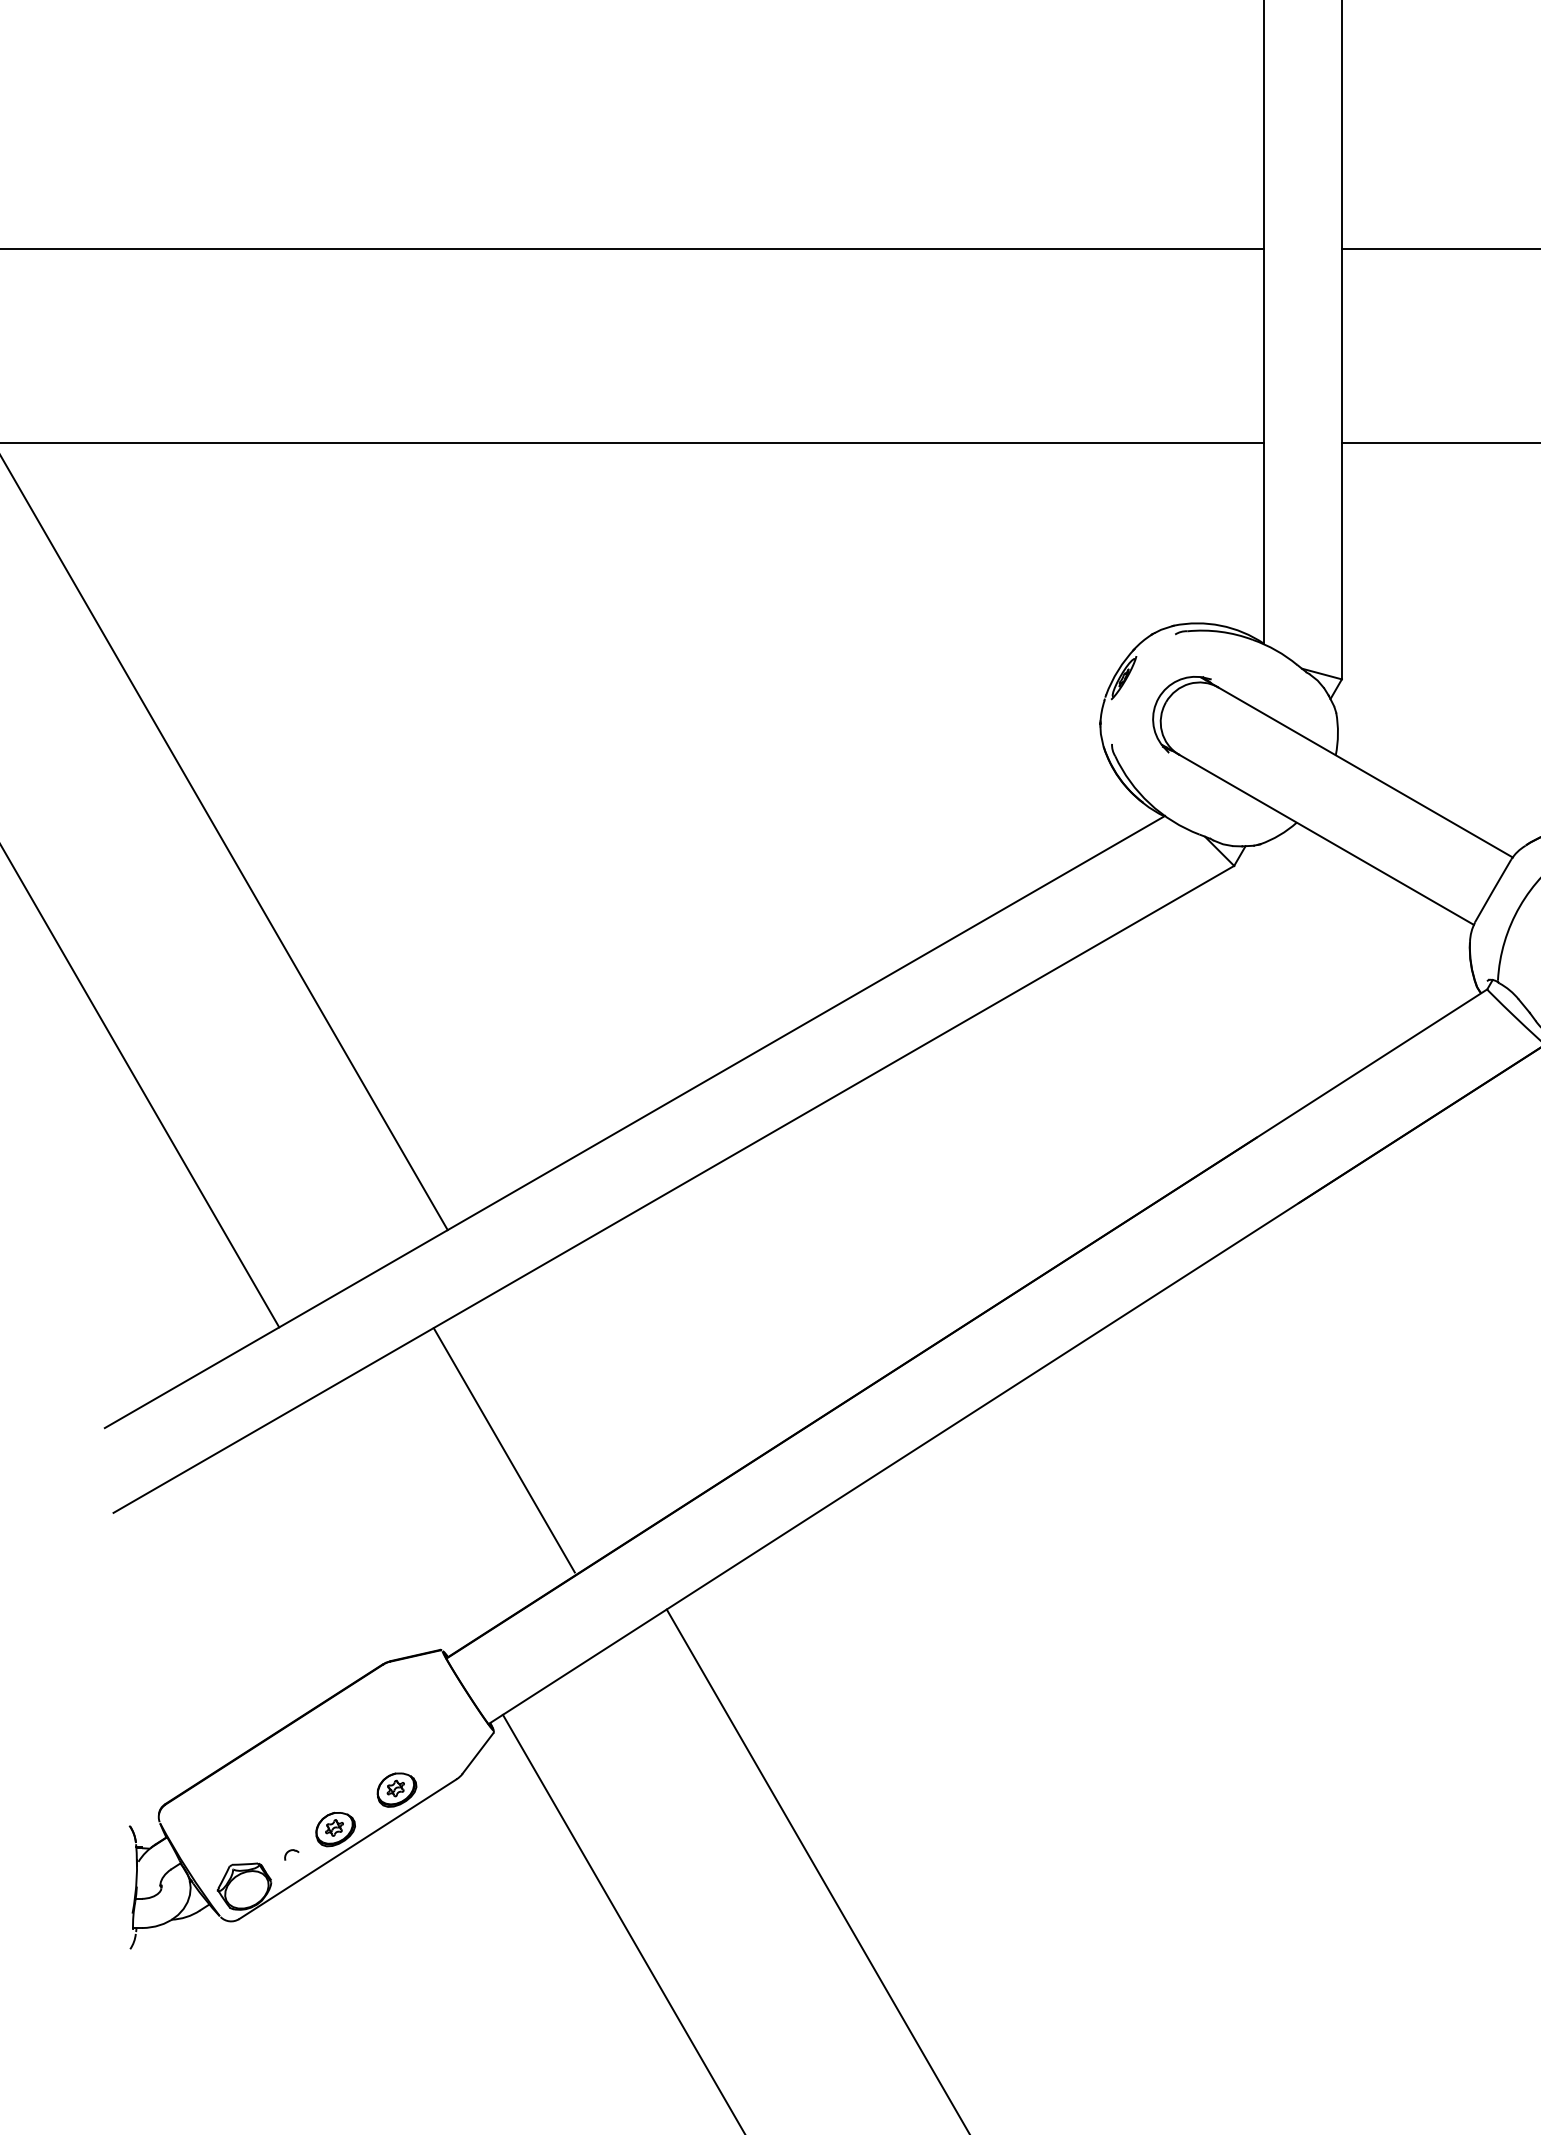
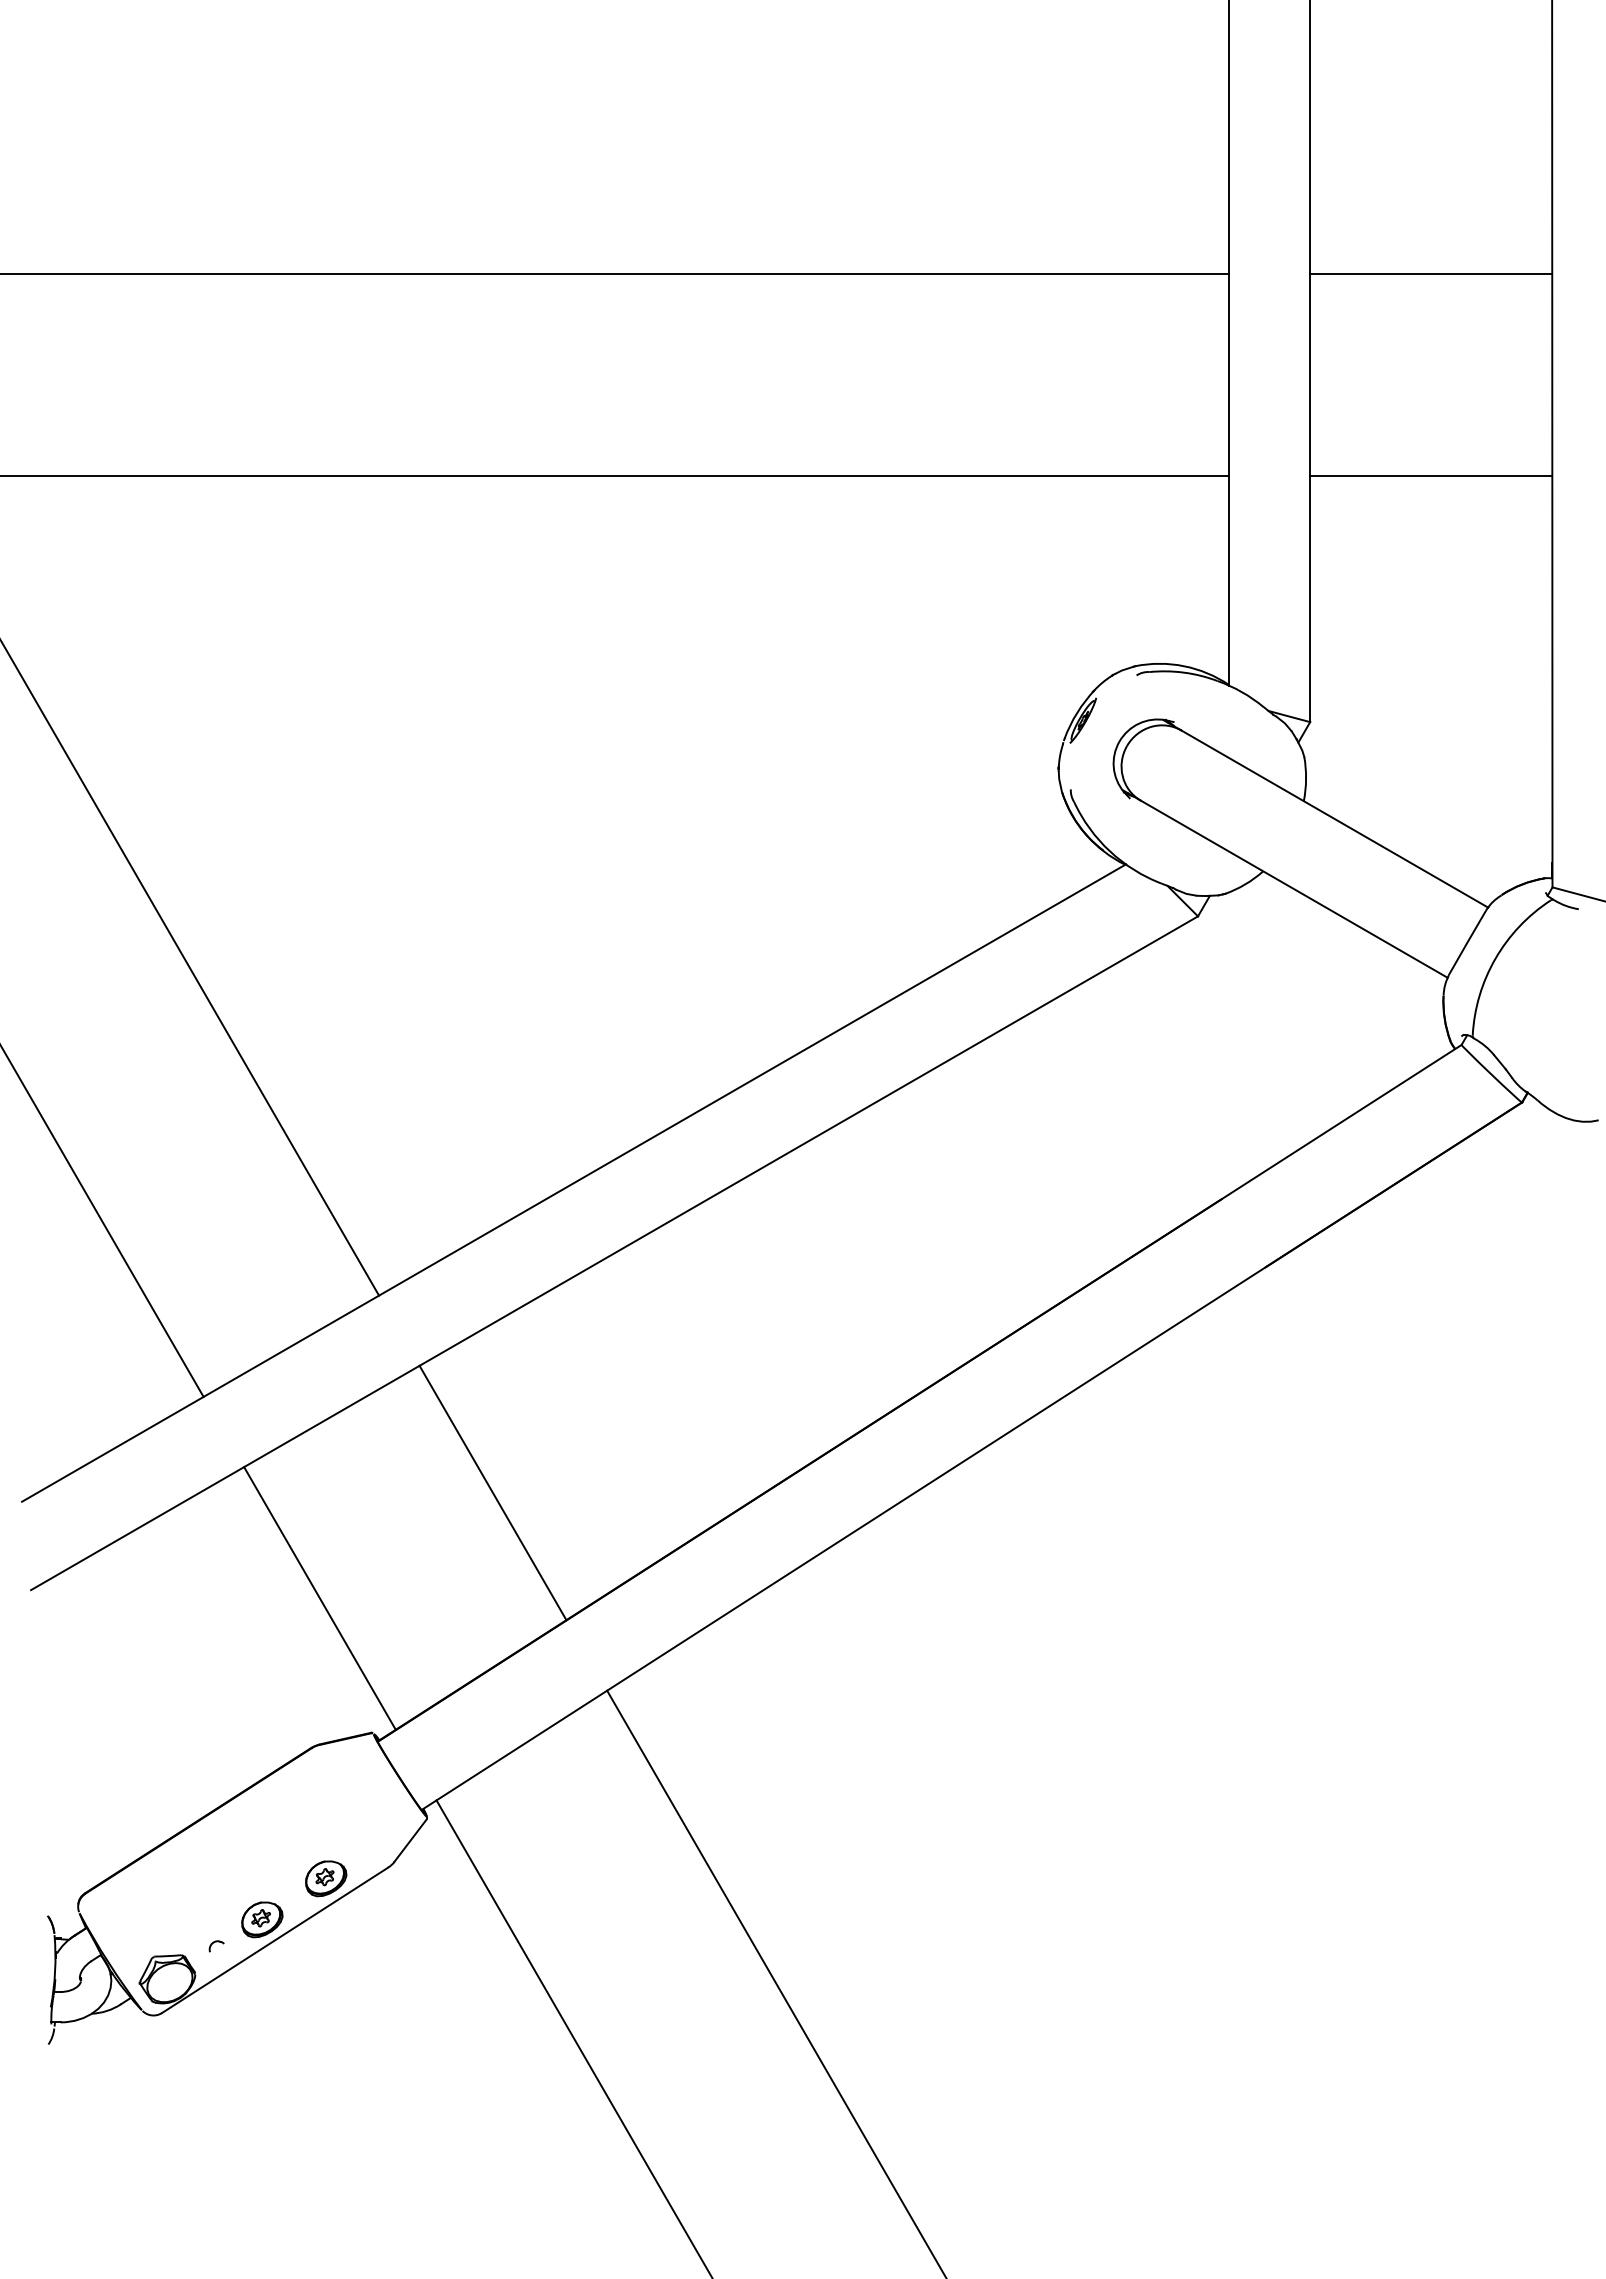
line: (503, 1449) -> (492, 1492), moved
line: (390, 1520) -> (319, 1598), added

